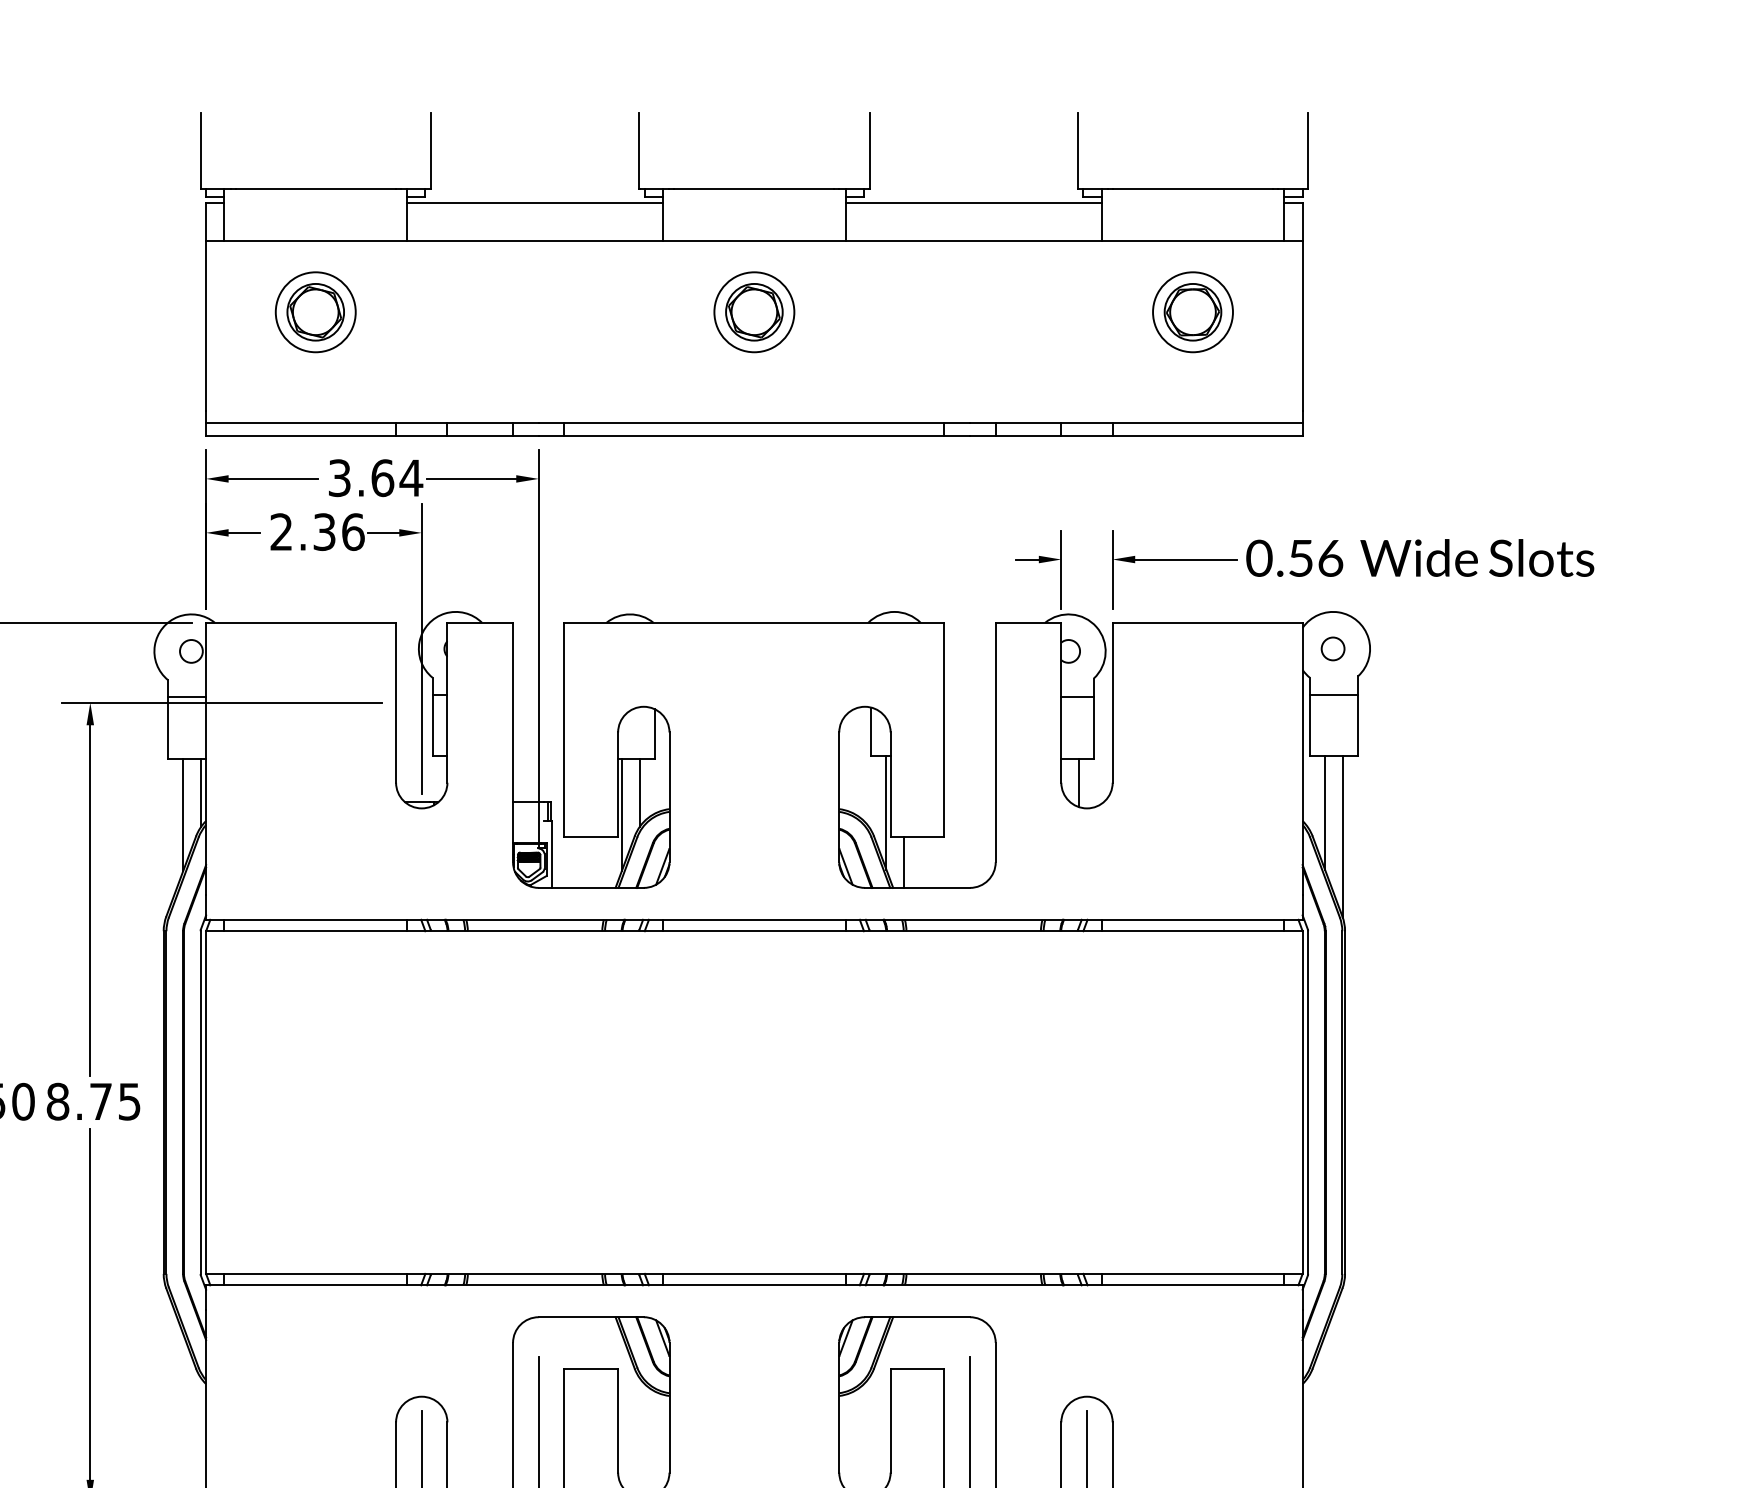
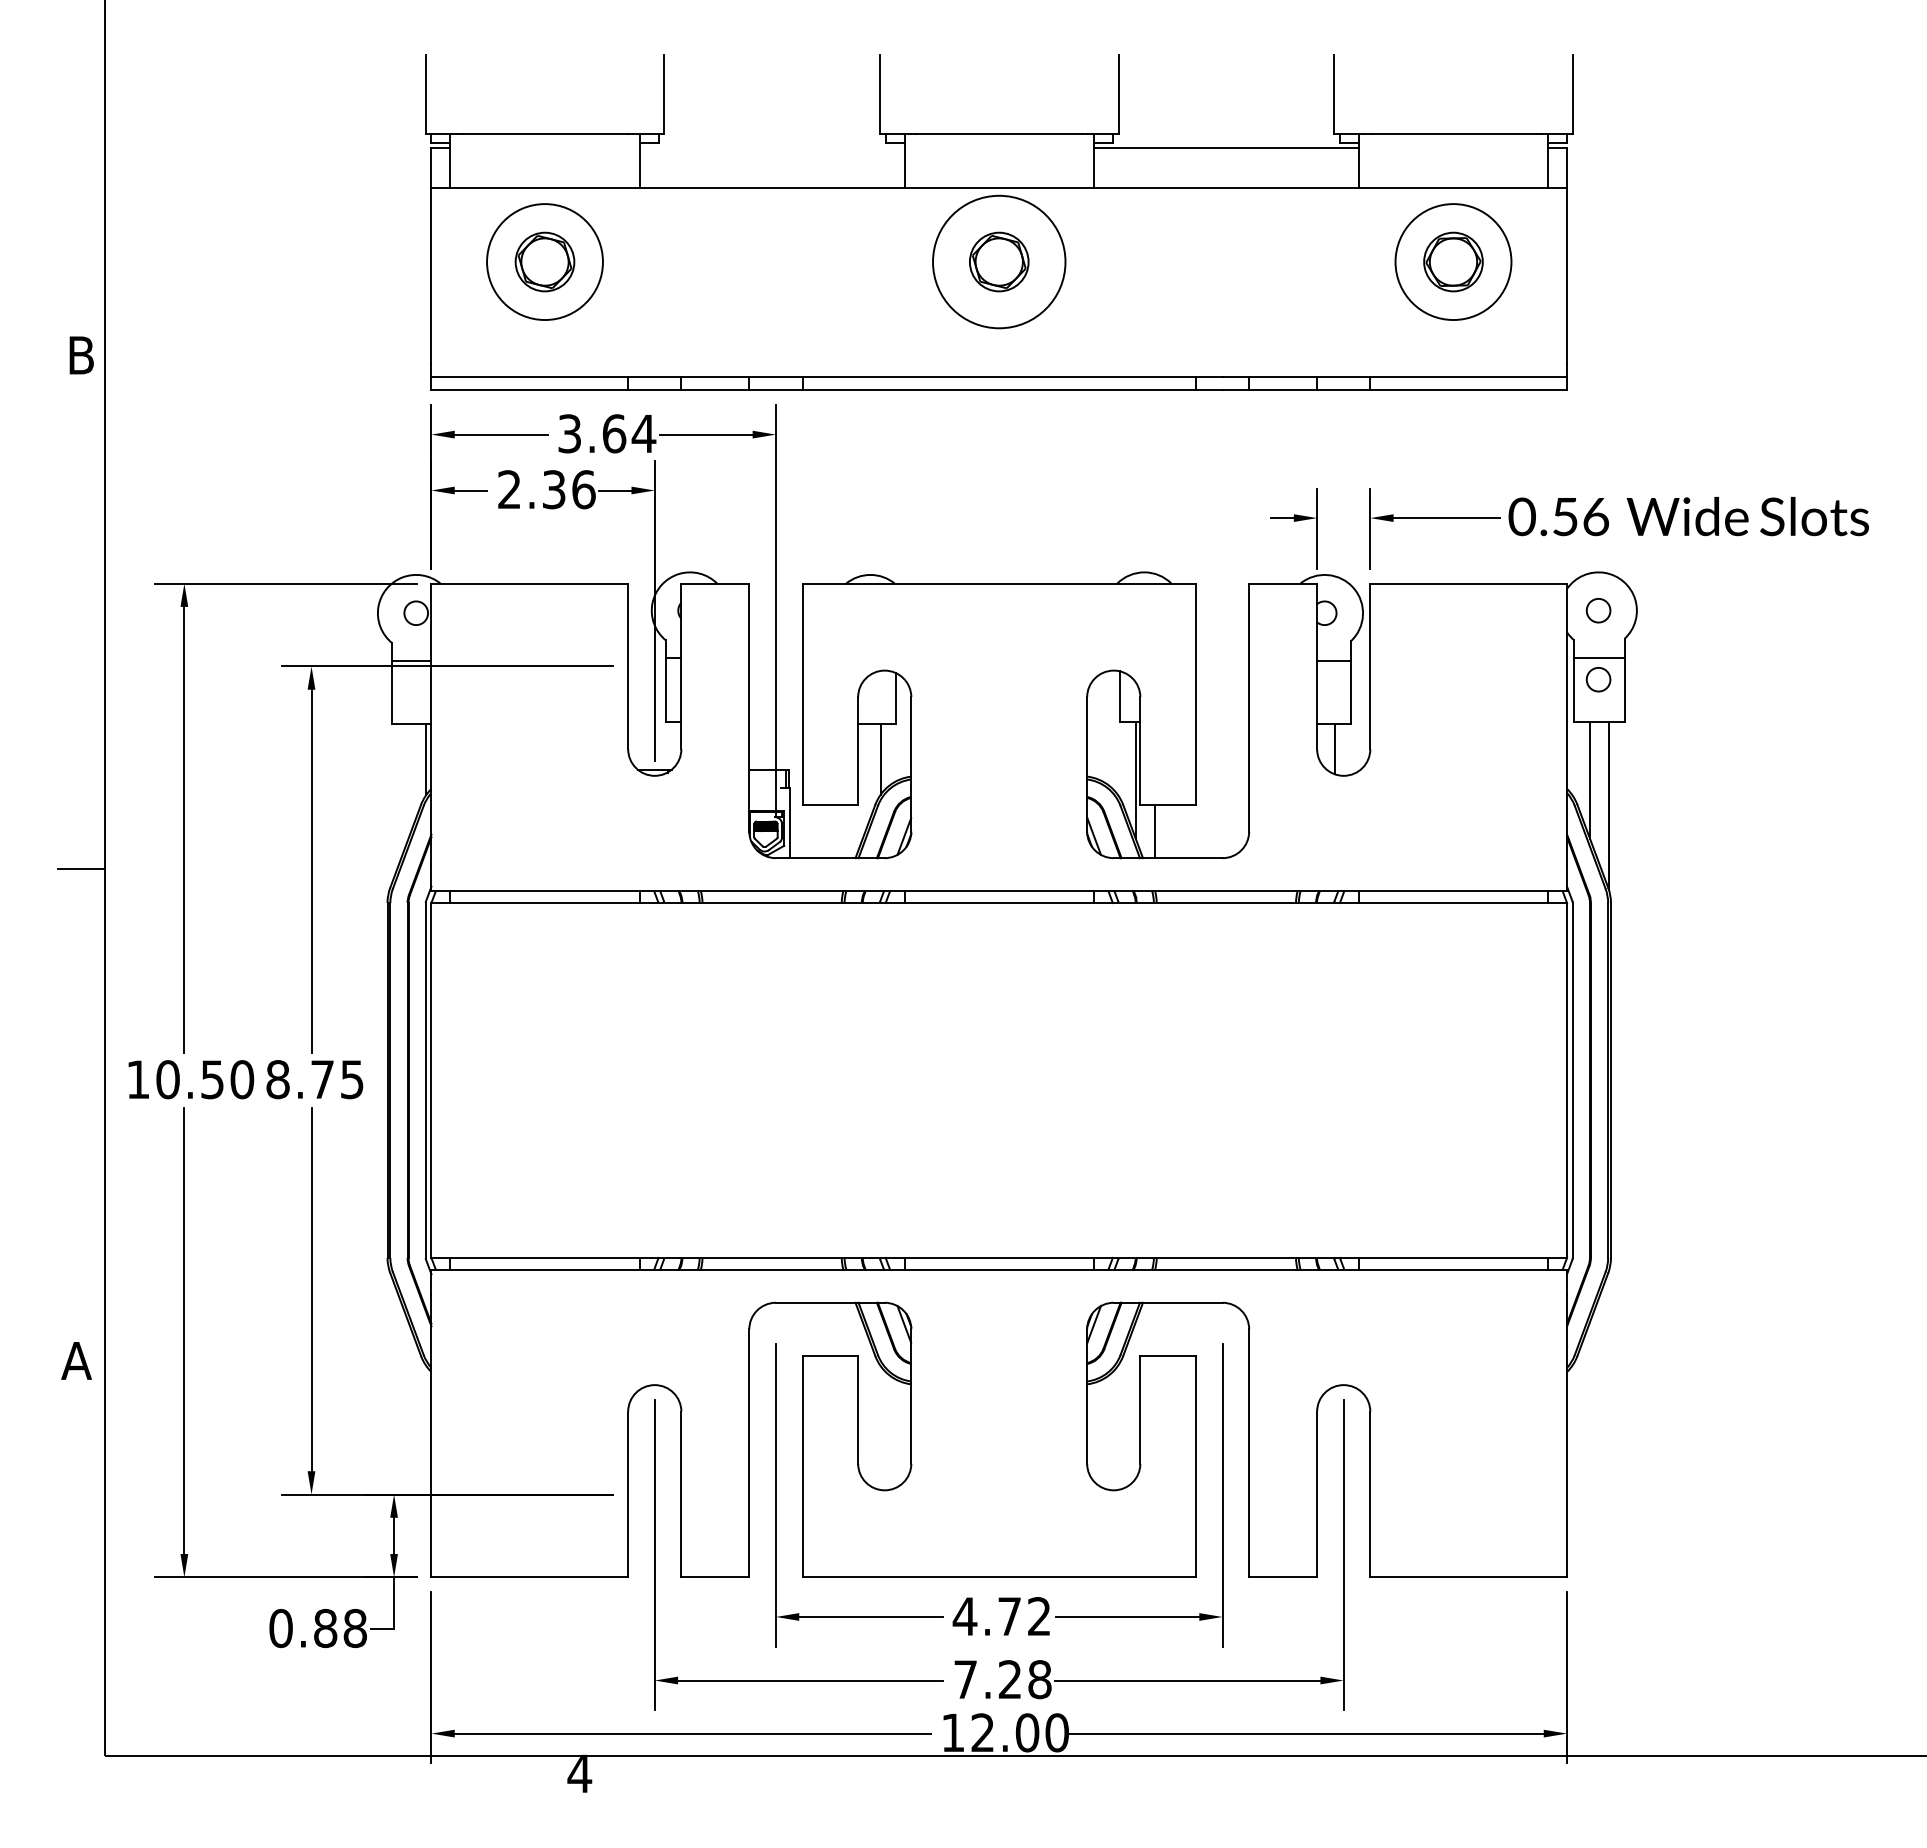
line: (534, 202) -> (771, 148), removed
circle: (315, 311) -> (544, 261), size x1.4
circle: (753, 311) -> (998, 261), size x1.6
circle: (1193, 311) -> (1453, 261), size x1.4
circle: (1333, 715) -> (1598, 679), added
line: (182, 814) -> (407, 782), removed
line: (622, 814) -> (862, 782), removed

